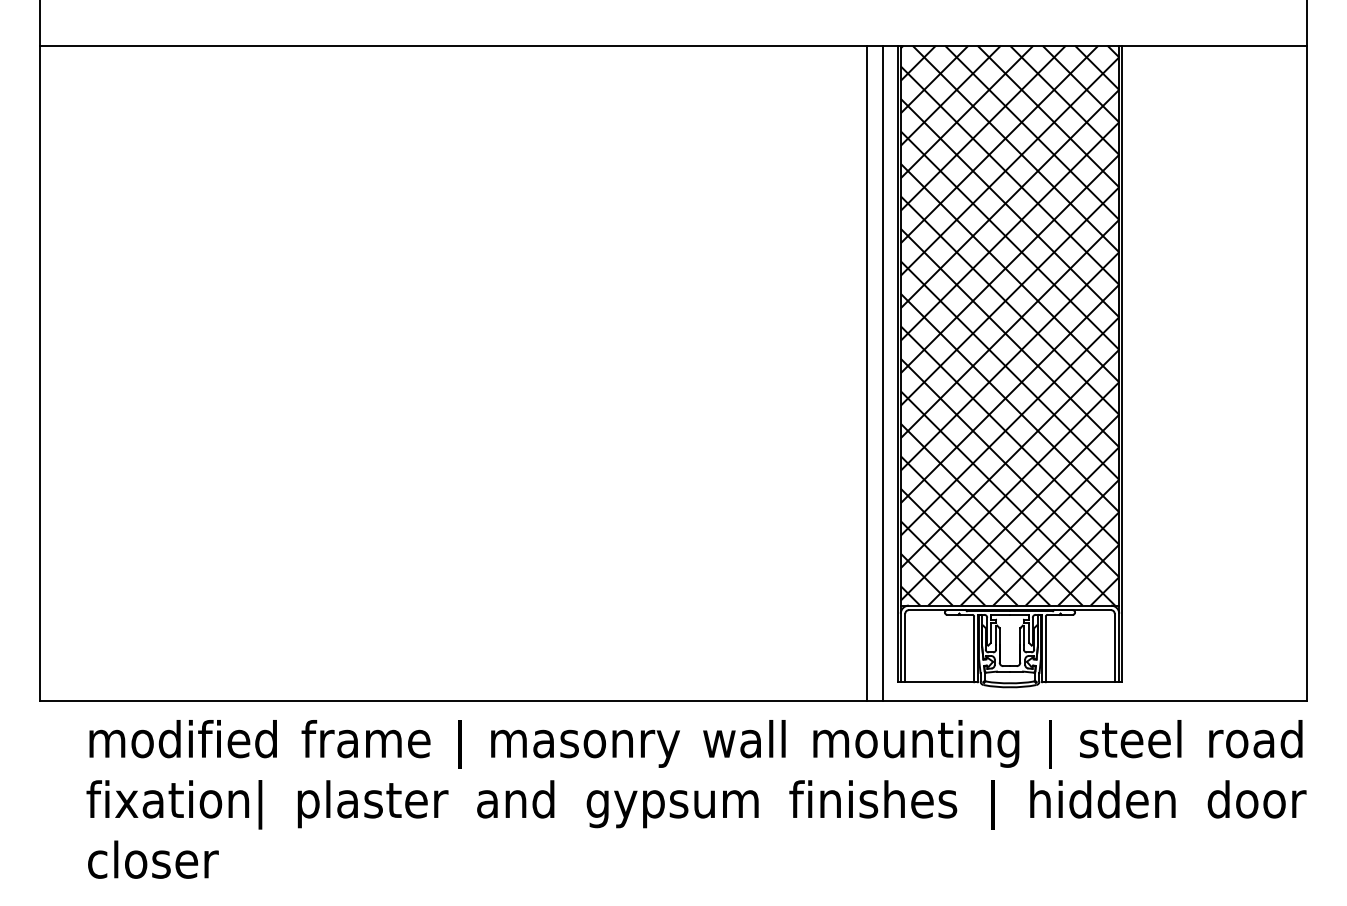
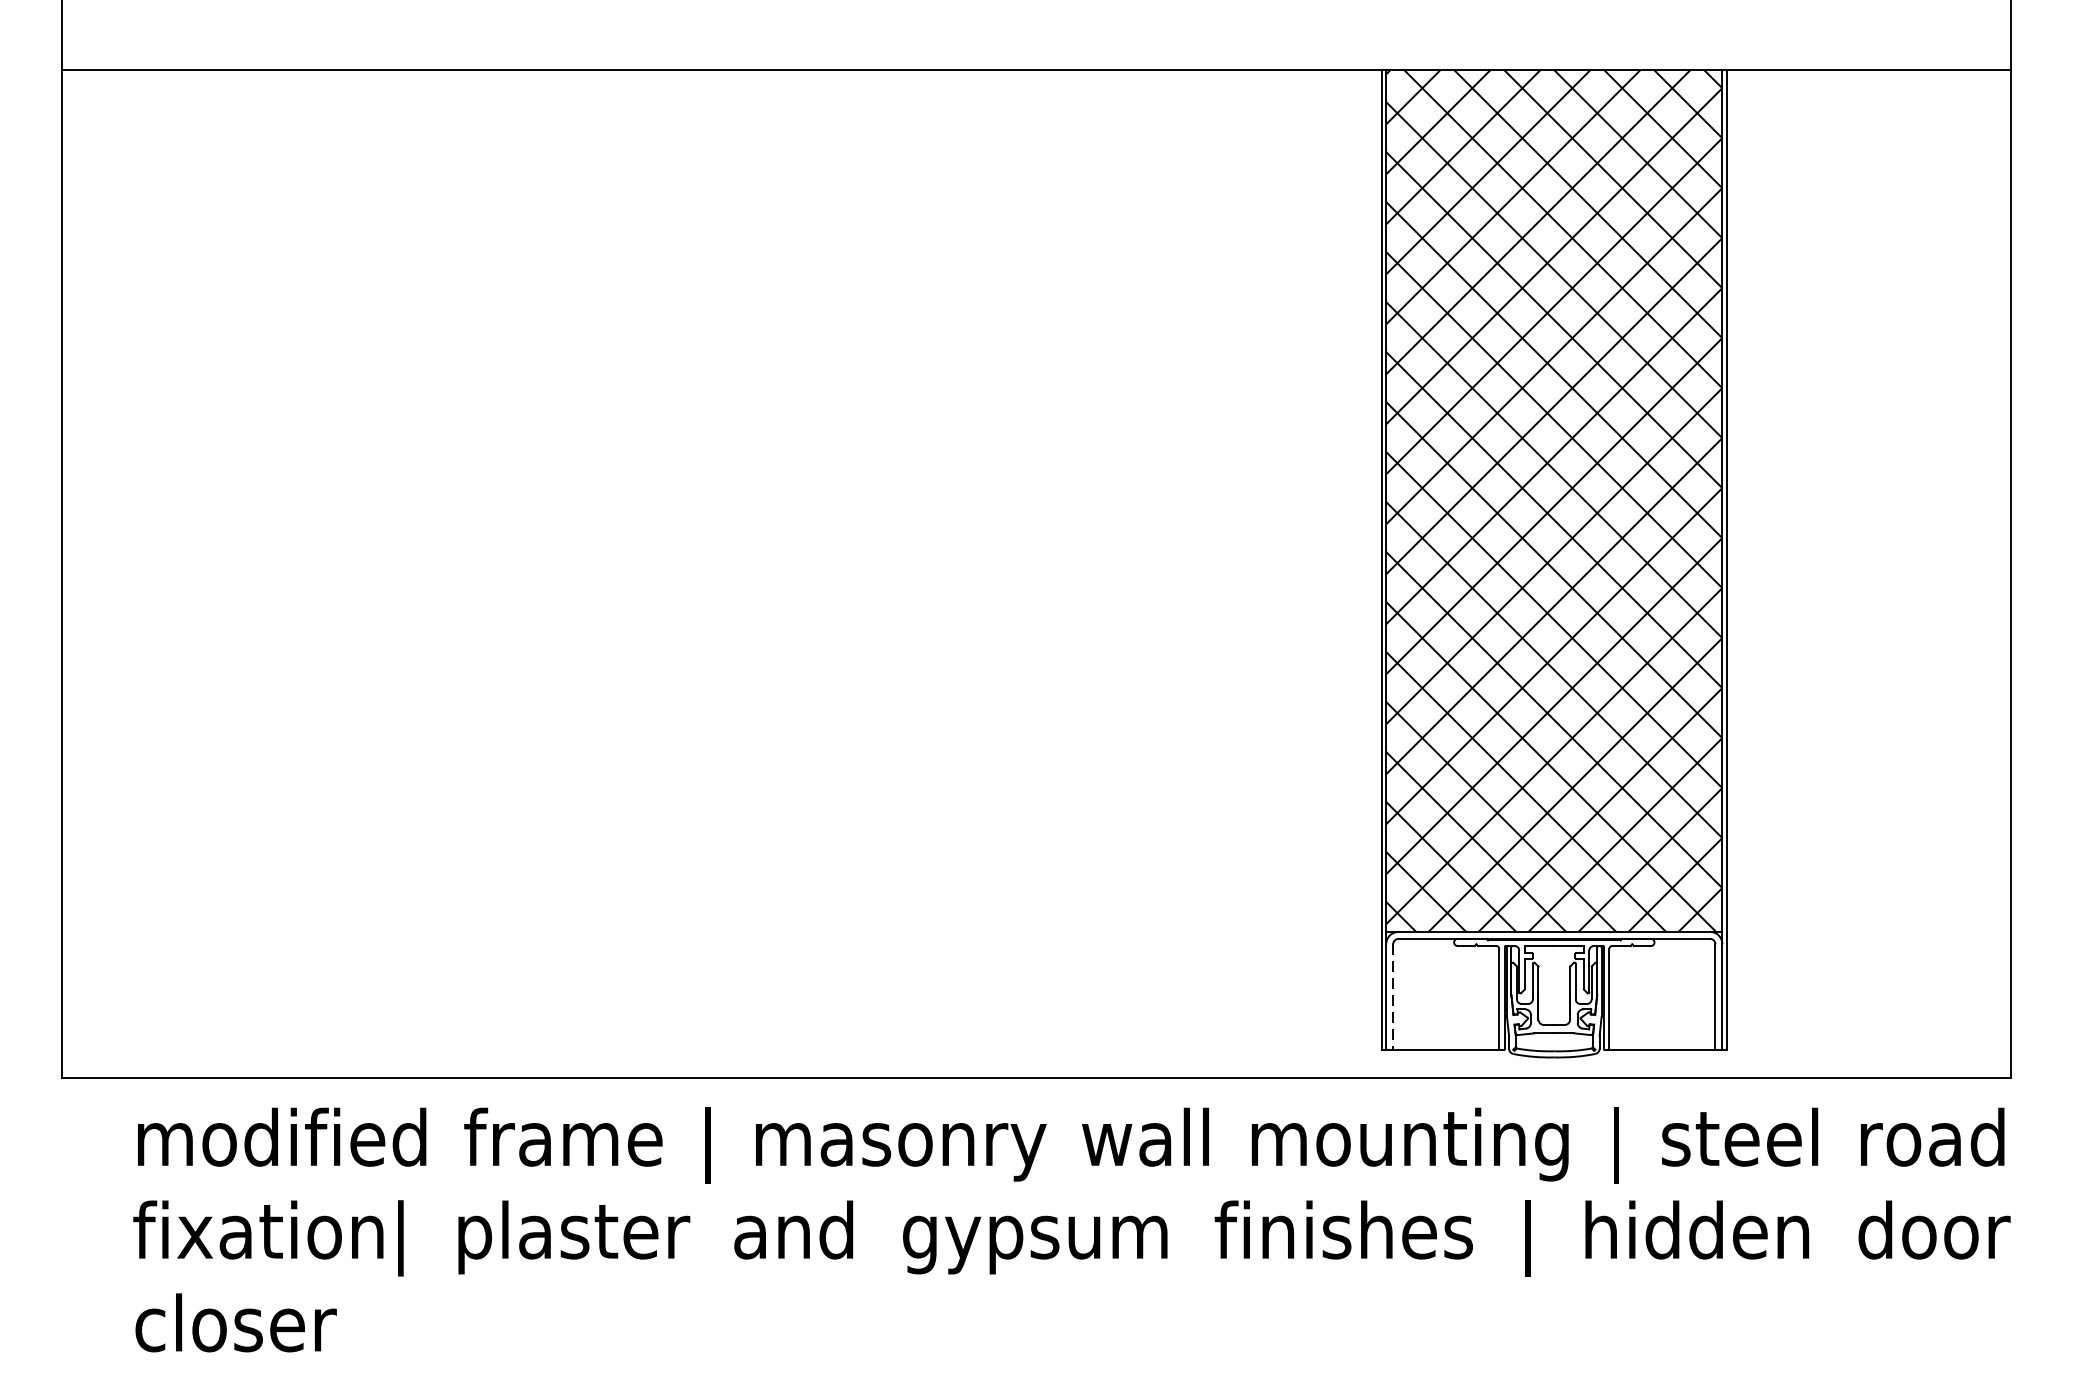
line: (866, 372) -> (1333, 573), removed
line: (882, 372) -> (1358, 573), removed
line: (905, 648) -> (1393, 997), solid -> dashed

